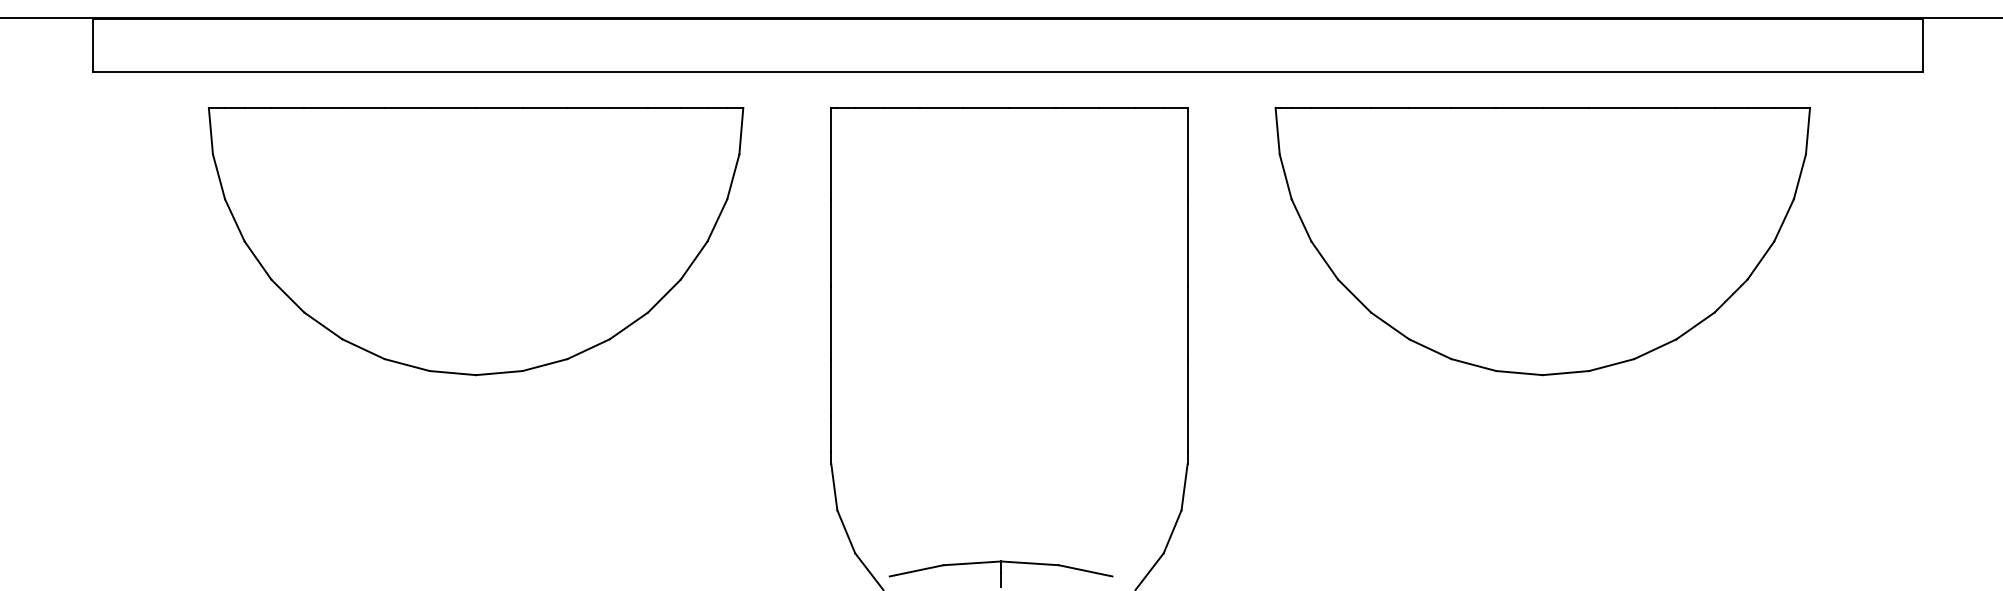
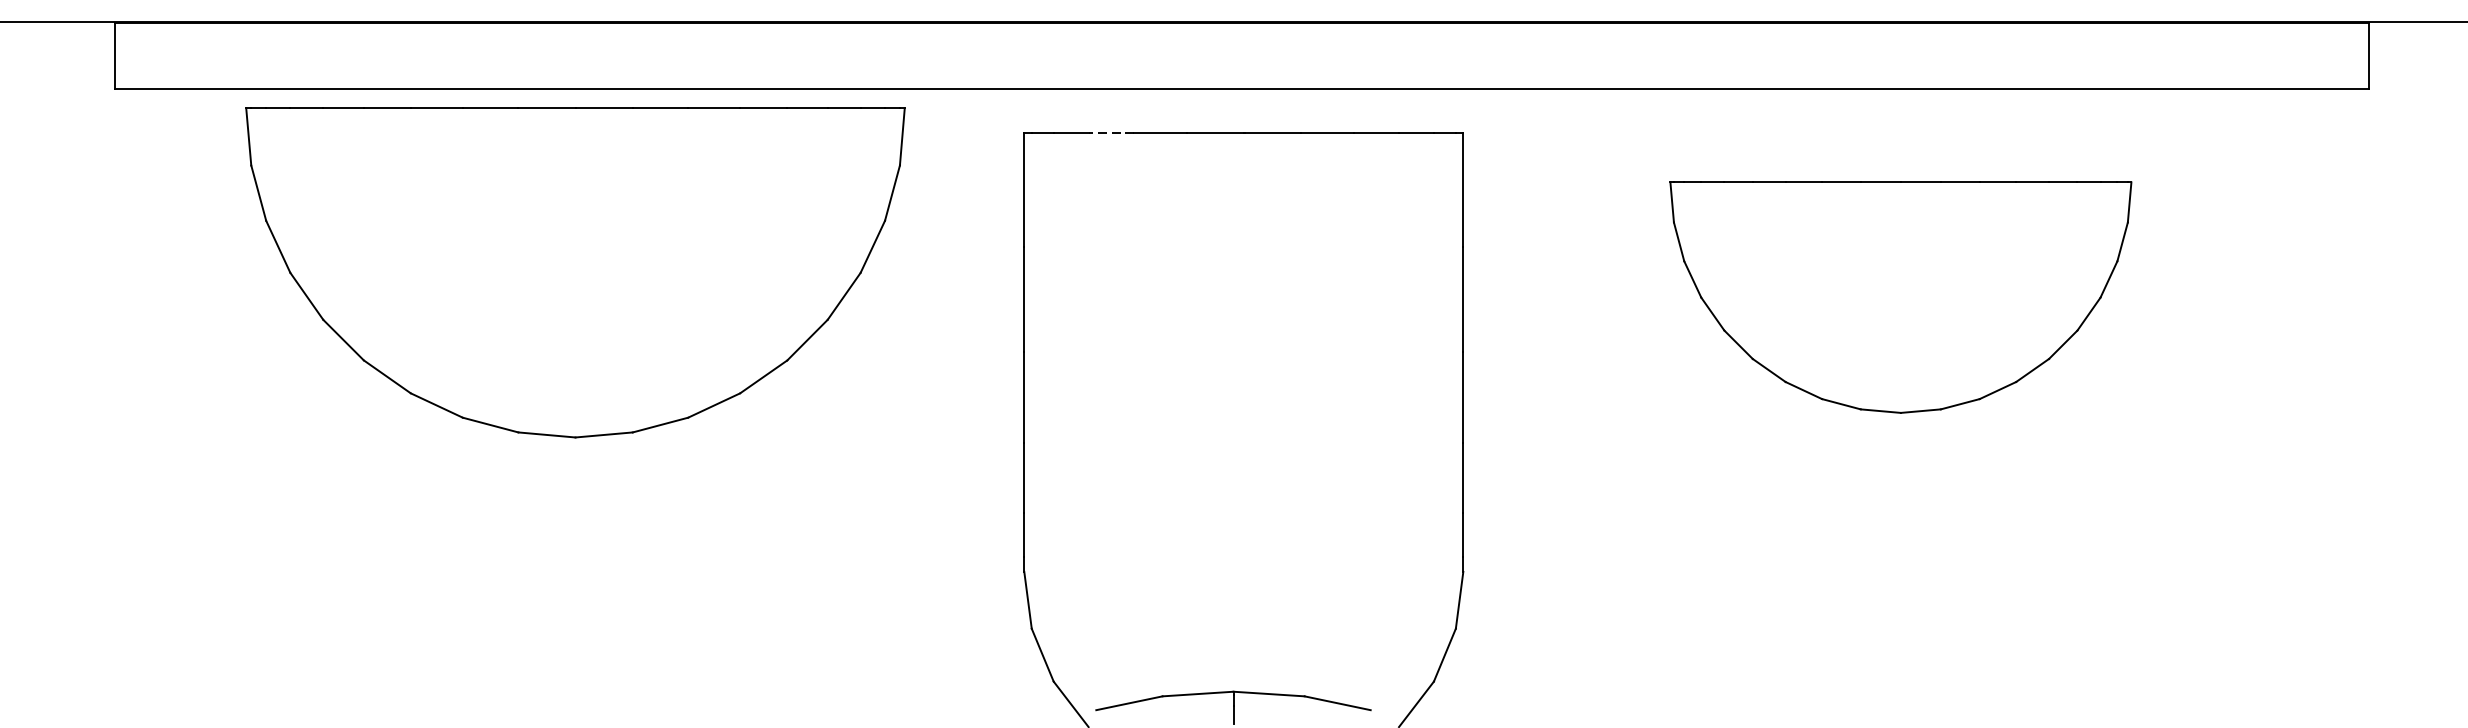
line: (901, 107) -> (1110, 132), solid -> dashed
part: (476, 241) -> (576, 272), moved
part: (1542, 241) -> (1900, 297), size x0.7

